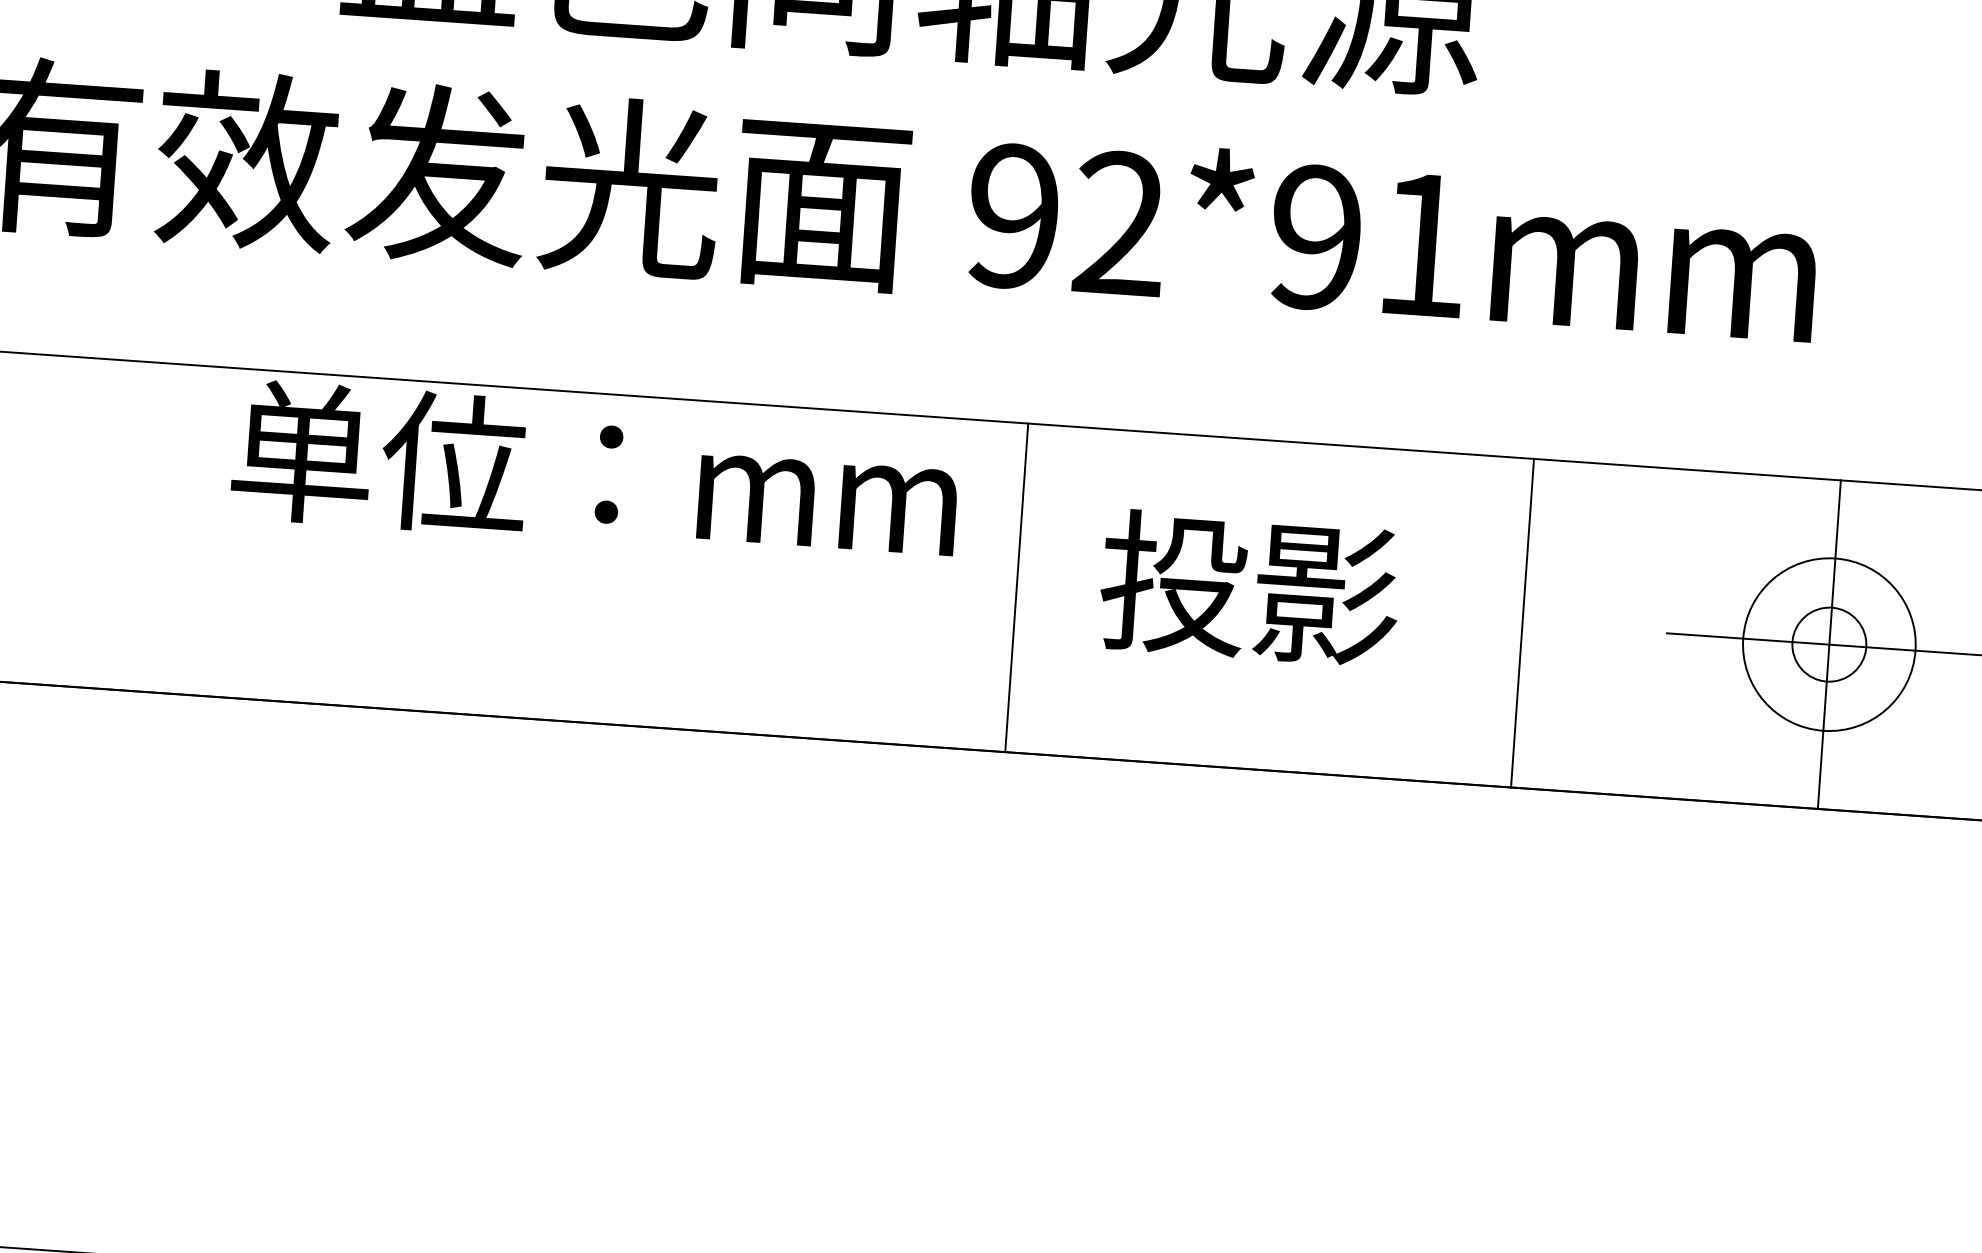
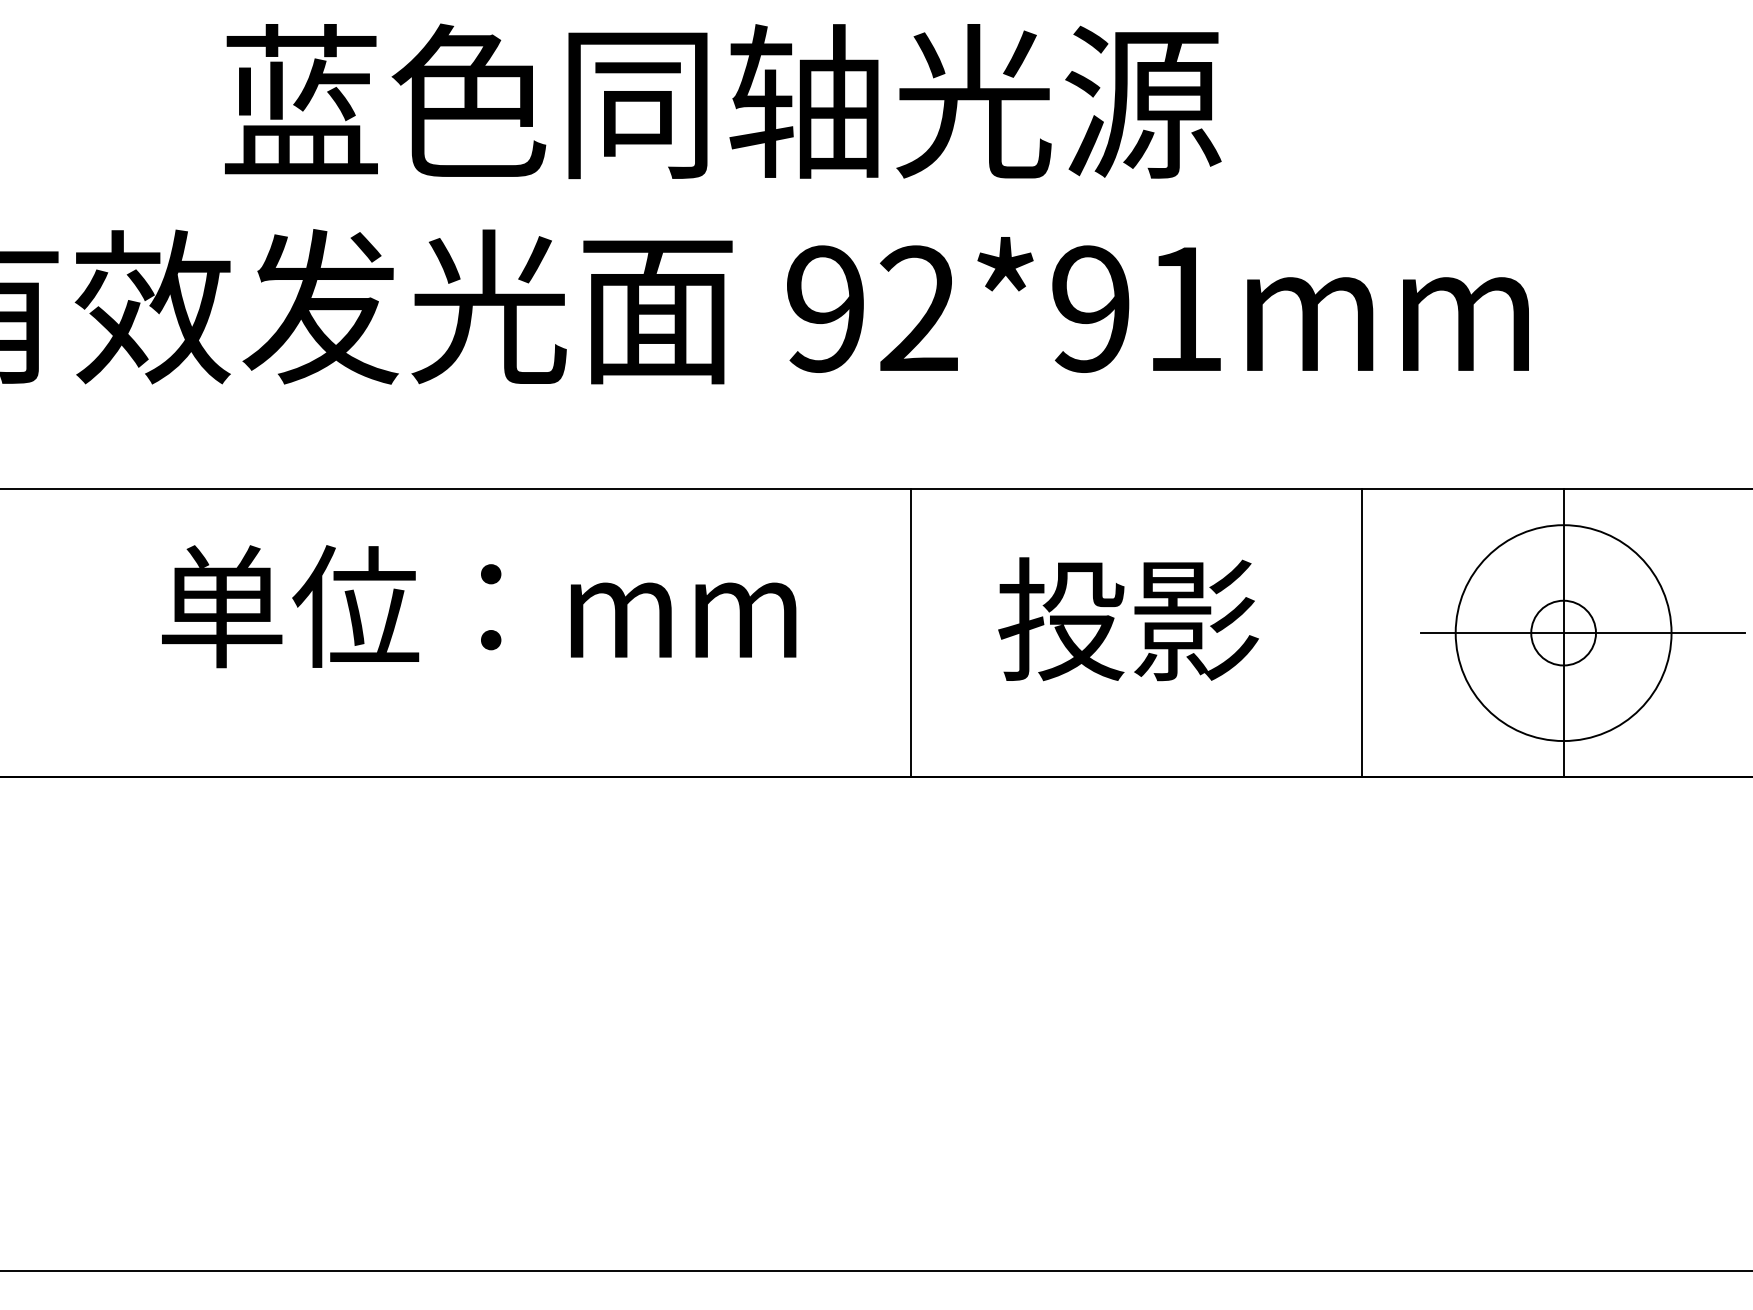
text: (595, 472) -> (479, 606), moved
line: (1016, 588) -> (910, 633), moved
text: (1249, 588) -> (1128, 619), moved
line: (1522, 623) -> (1361, 633), moved
circle: (1829, 645) -> (1563, 633), size x1.43

